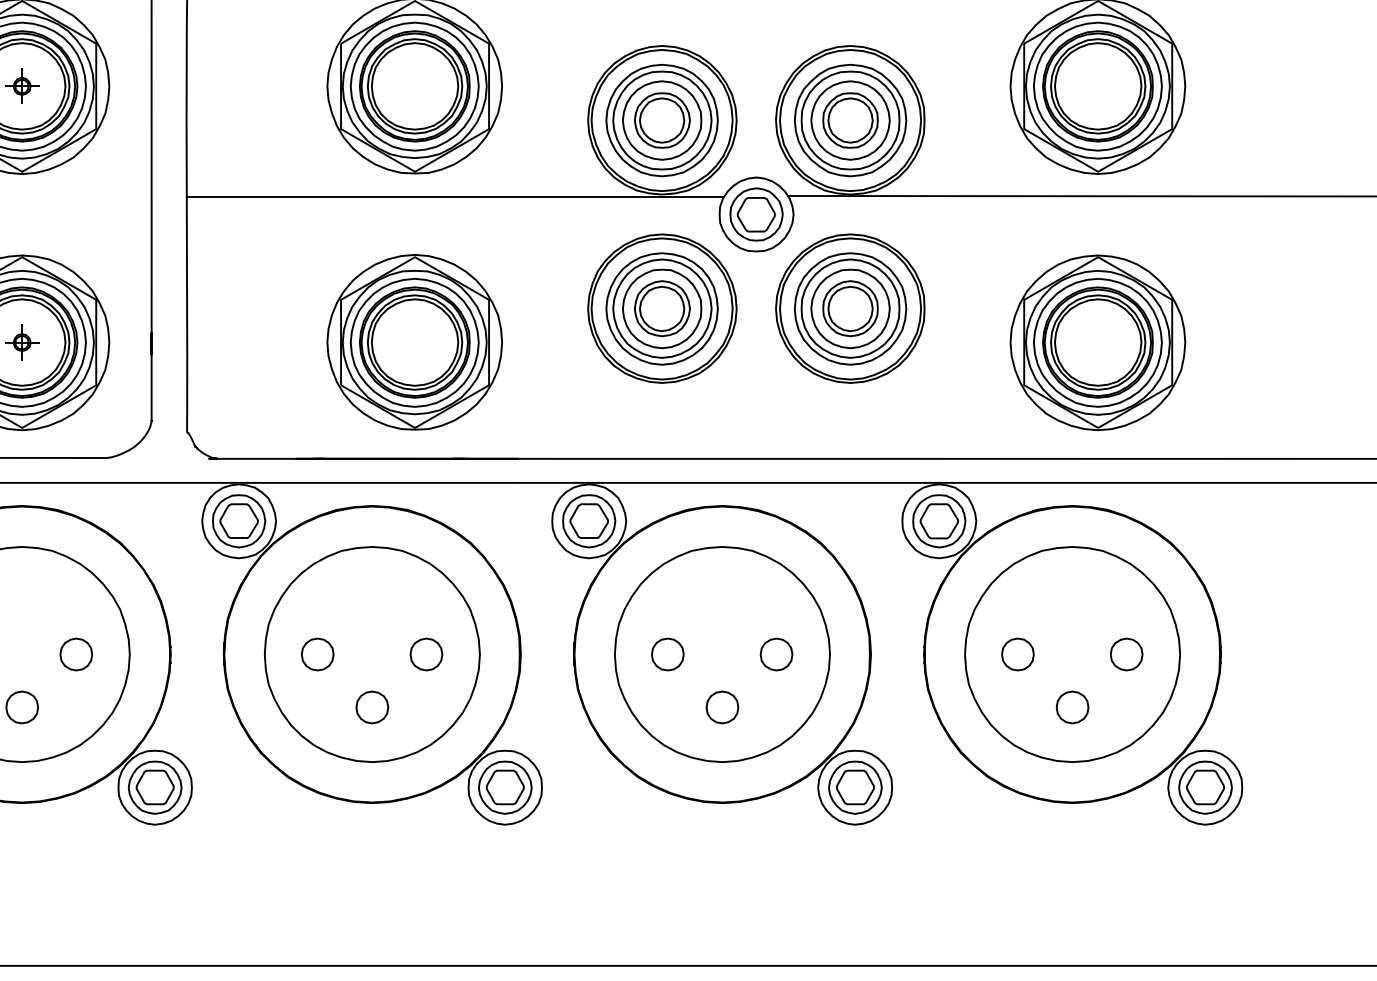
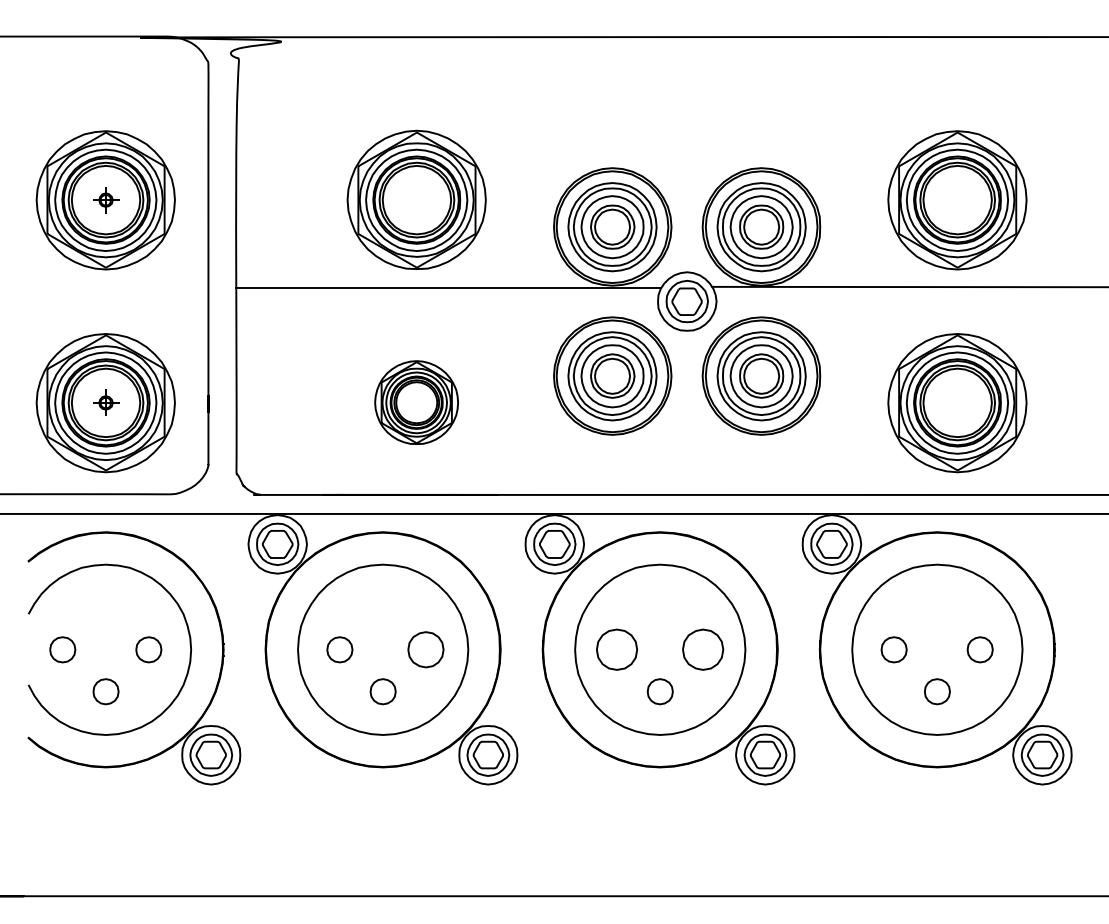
part: (414, 342) -> (416, 402), size x0.6
part: (425, 654) -> (425, 649), size x1.4
part: (667, 654) -> (616, 649), size x1.6
part: (775, 654) -> (702, 649), size x1.6

